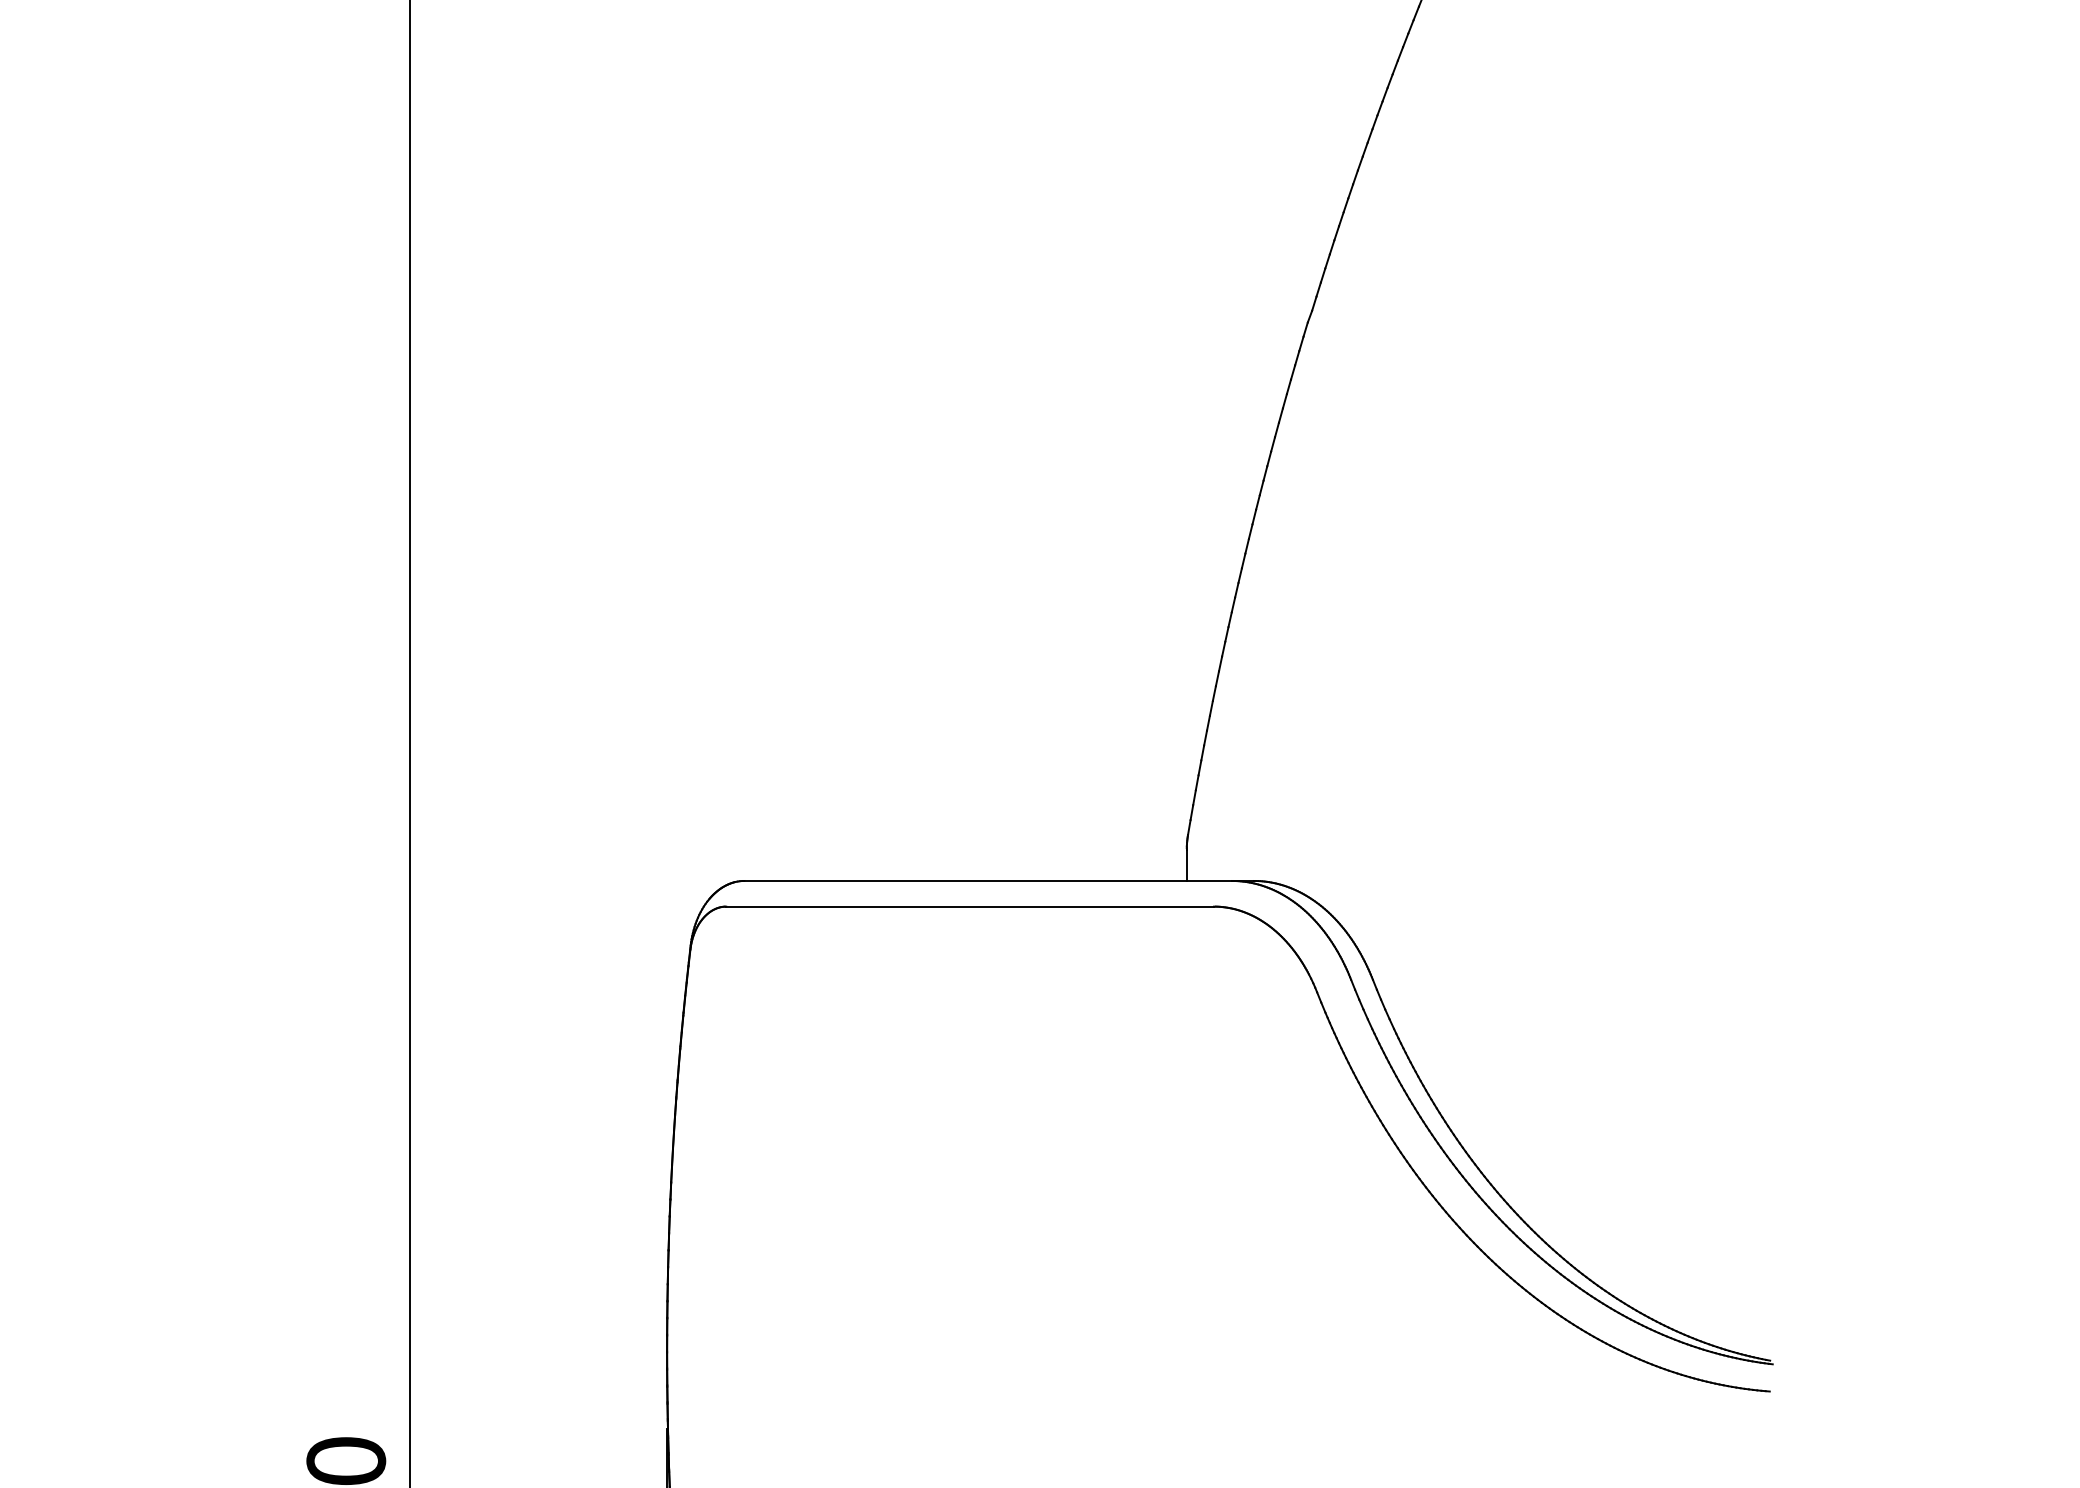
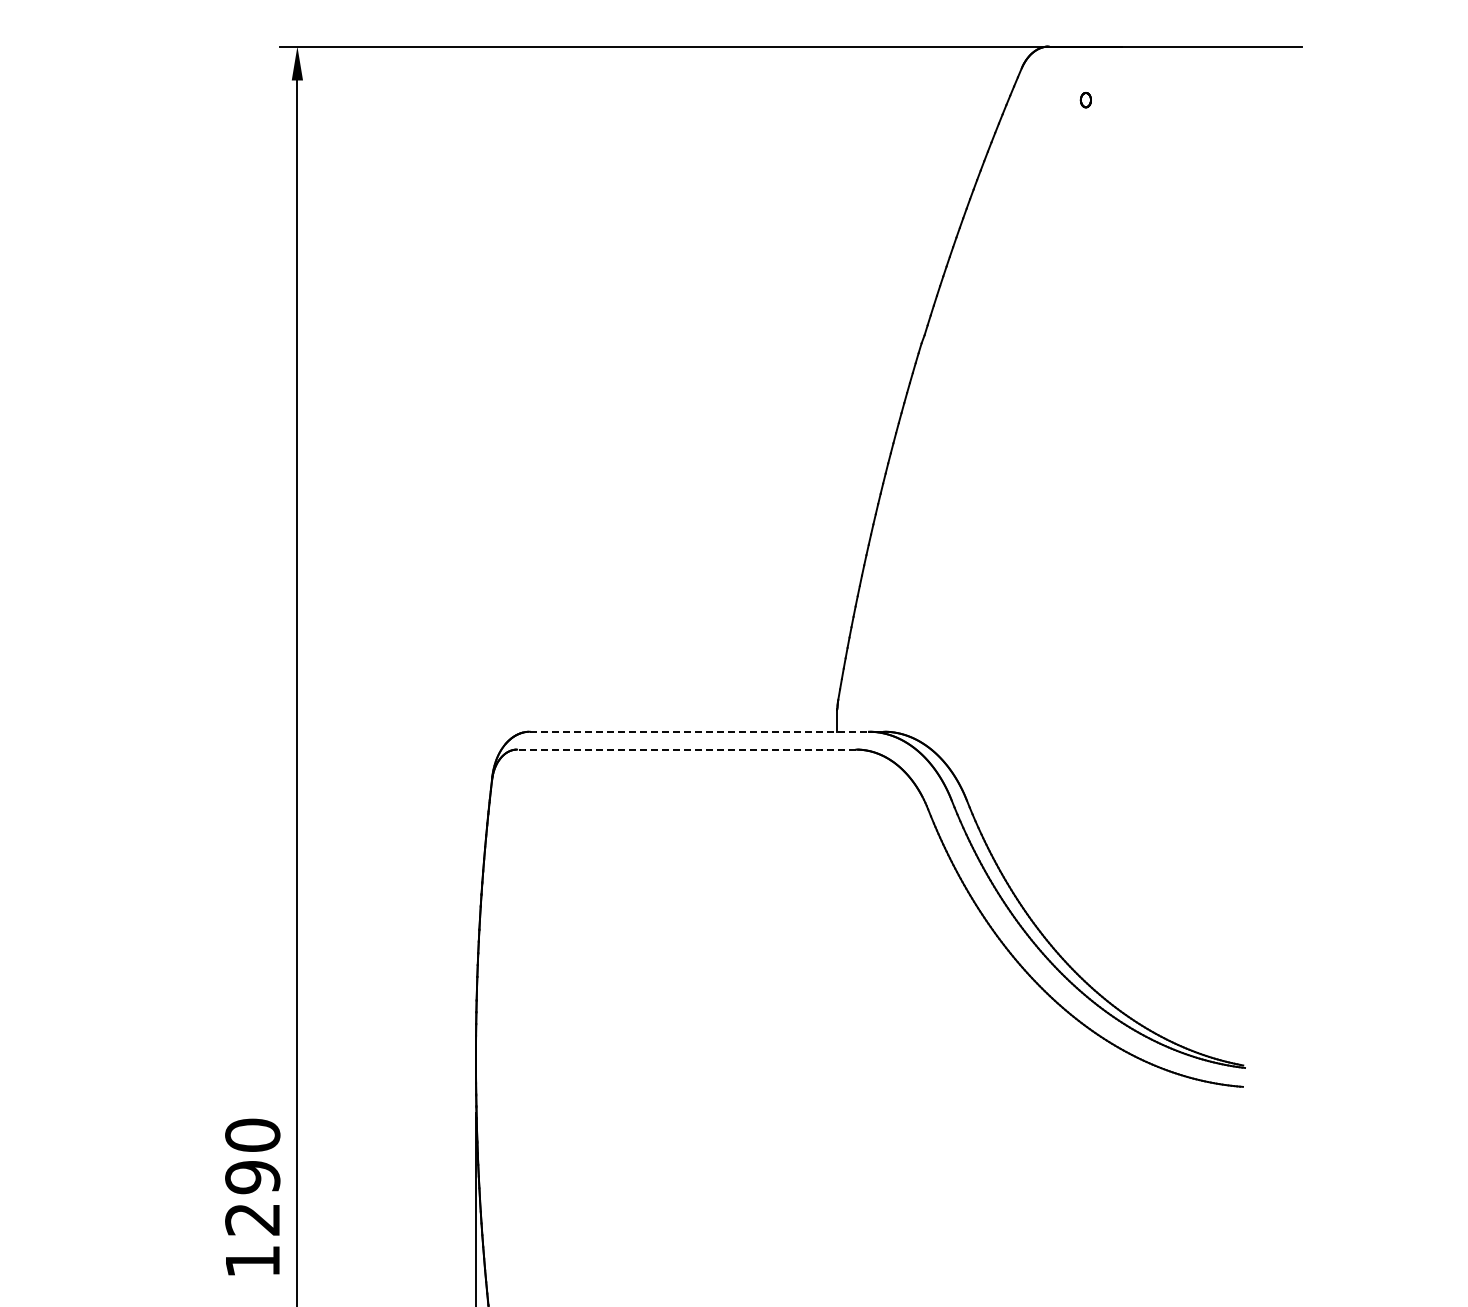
line: (988, 880) -> (699, 731), solid -> dashed
line: (969, 906) -> (686, 749), solid -> dashed

